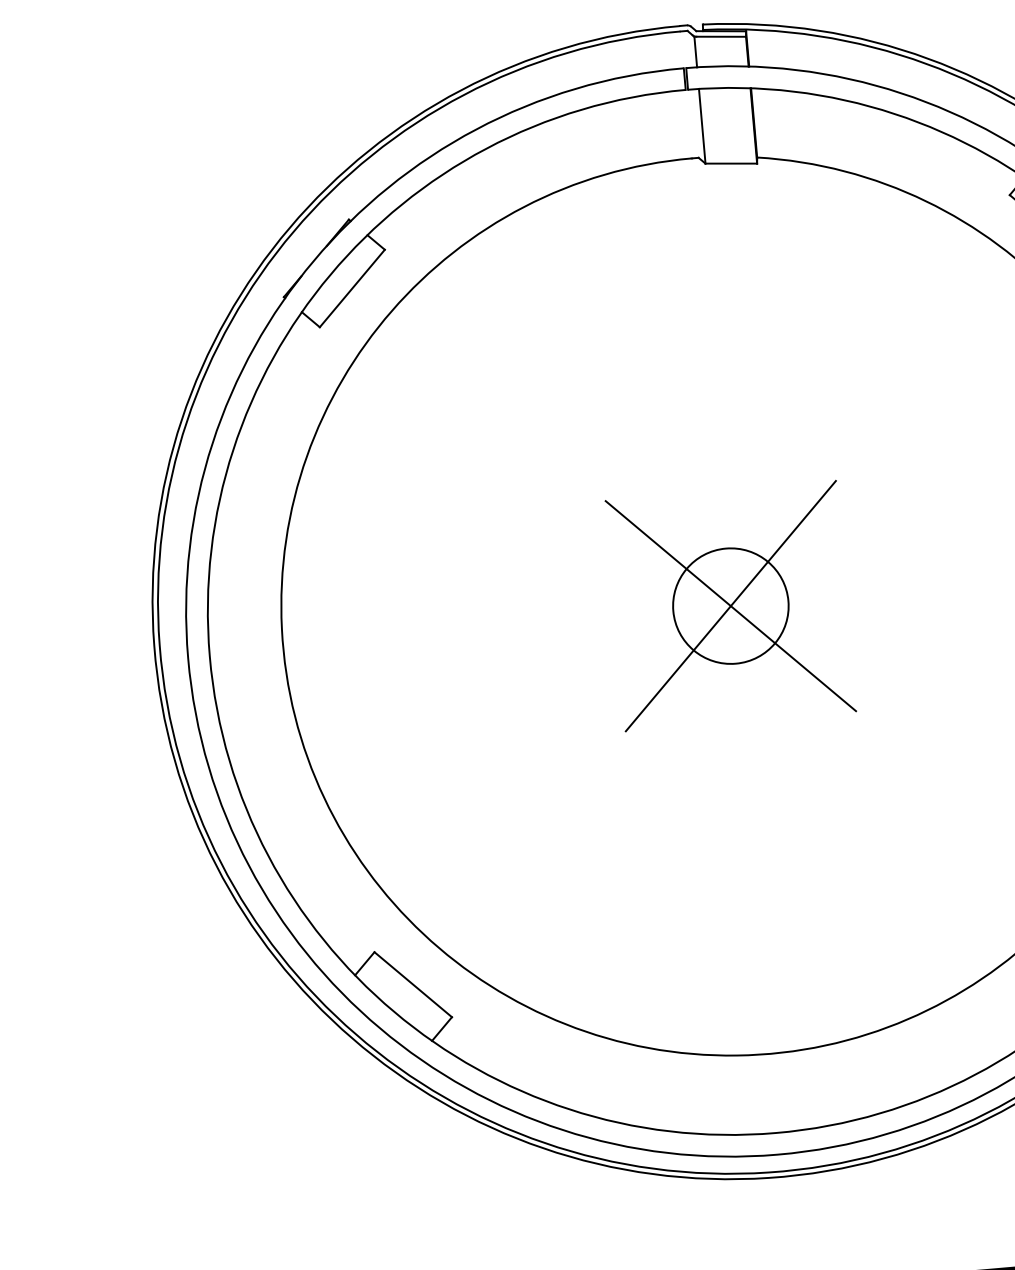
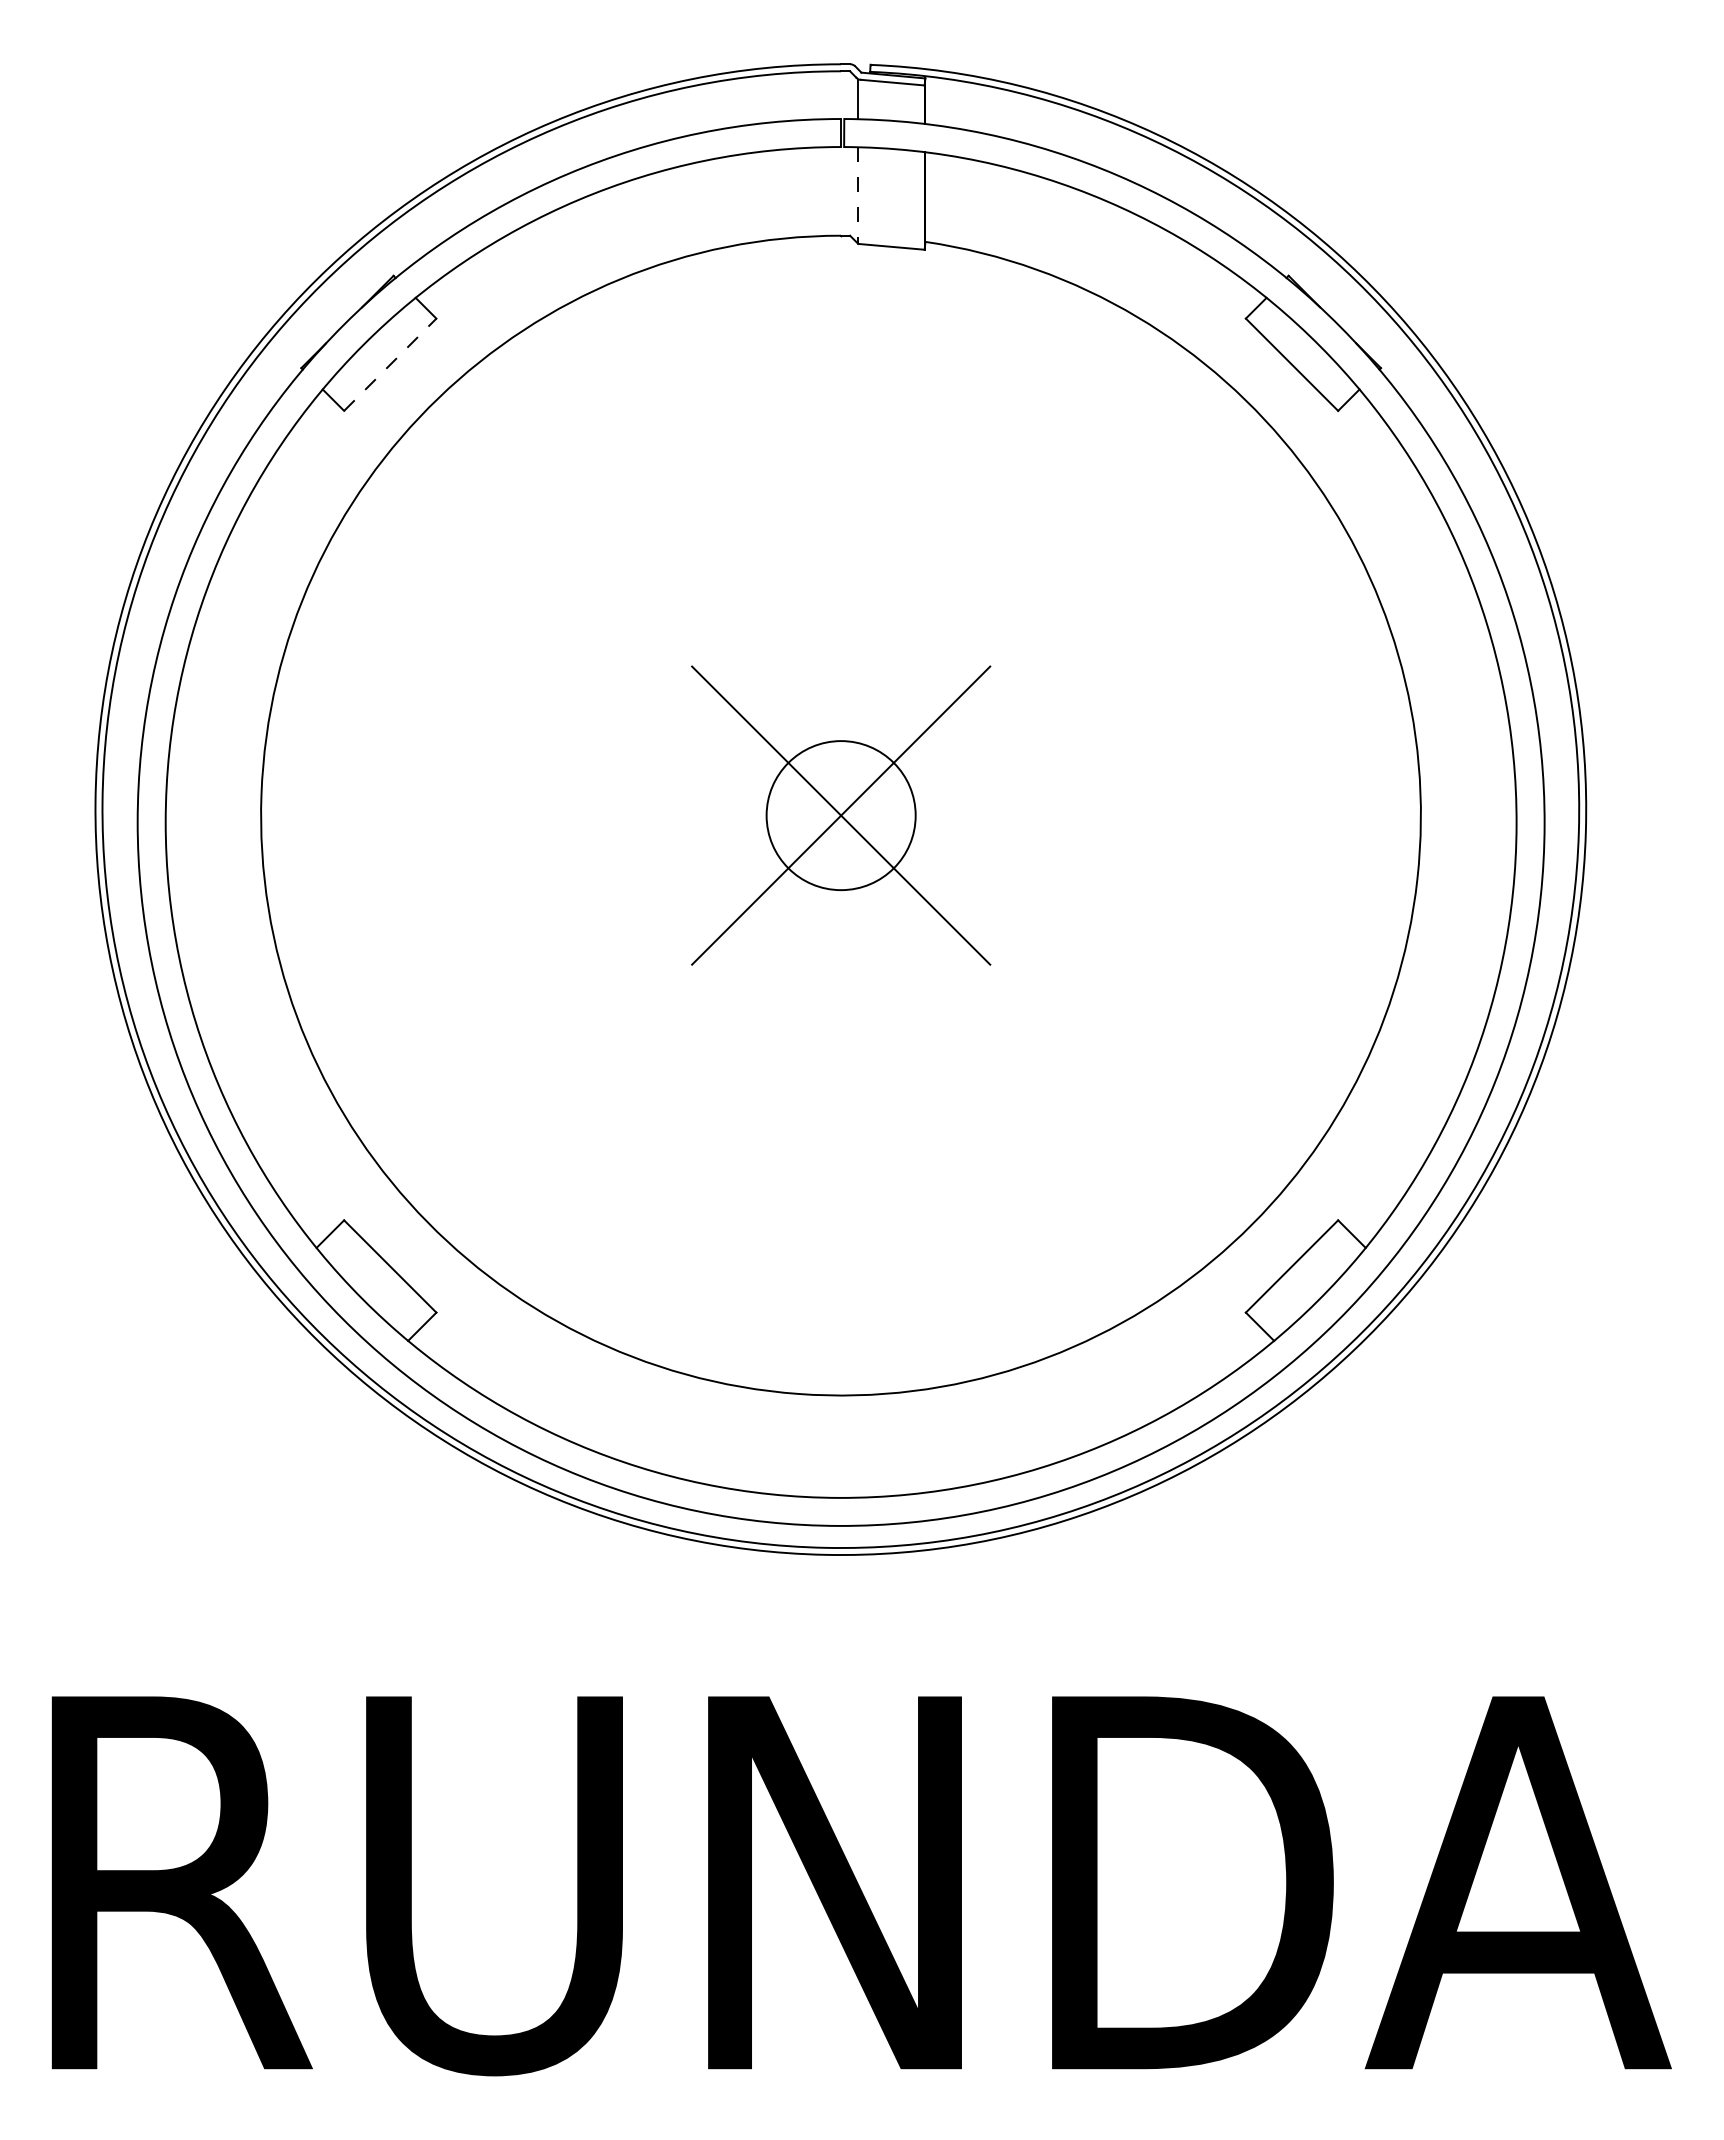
line: (702, 126) -> (858, 196), solid -> dashed
line: (352, 288) -> (390, 364), solid -> dashed

